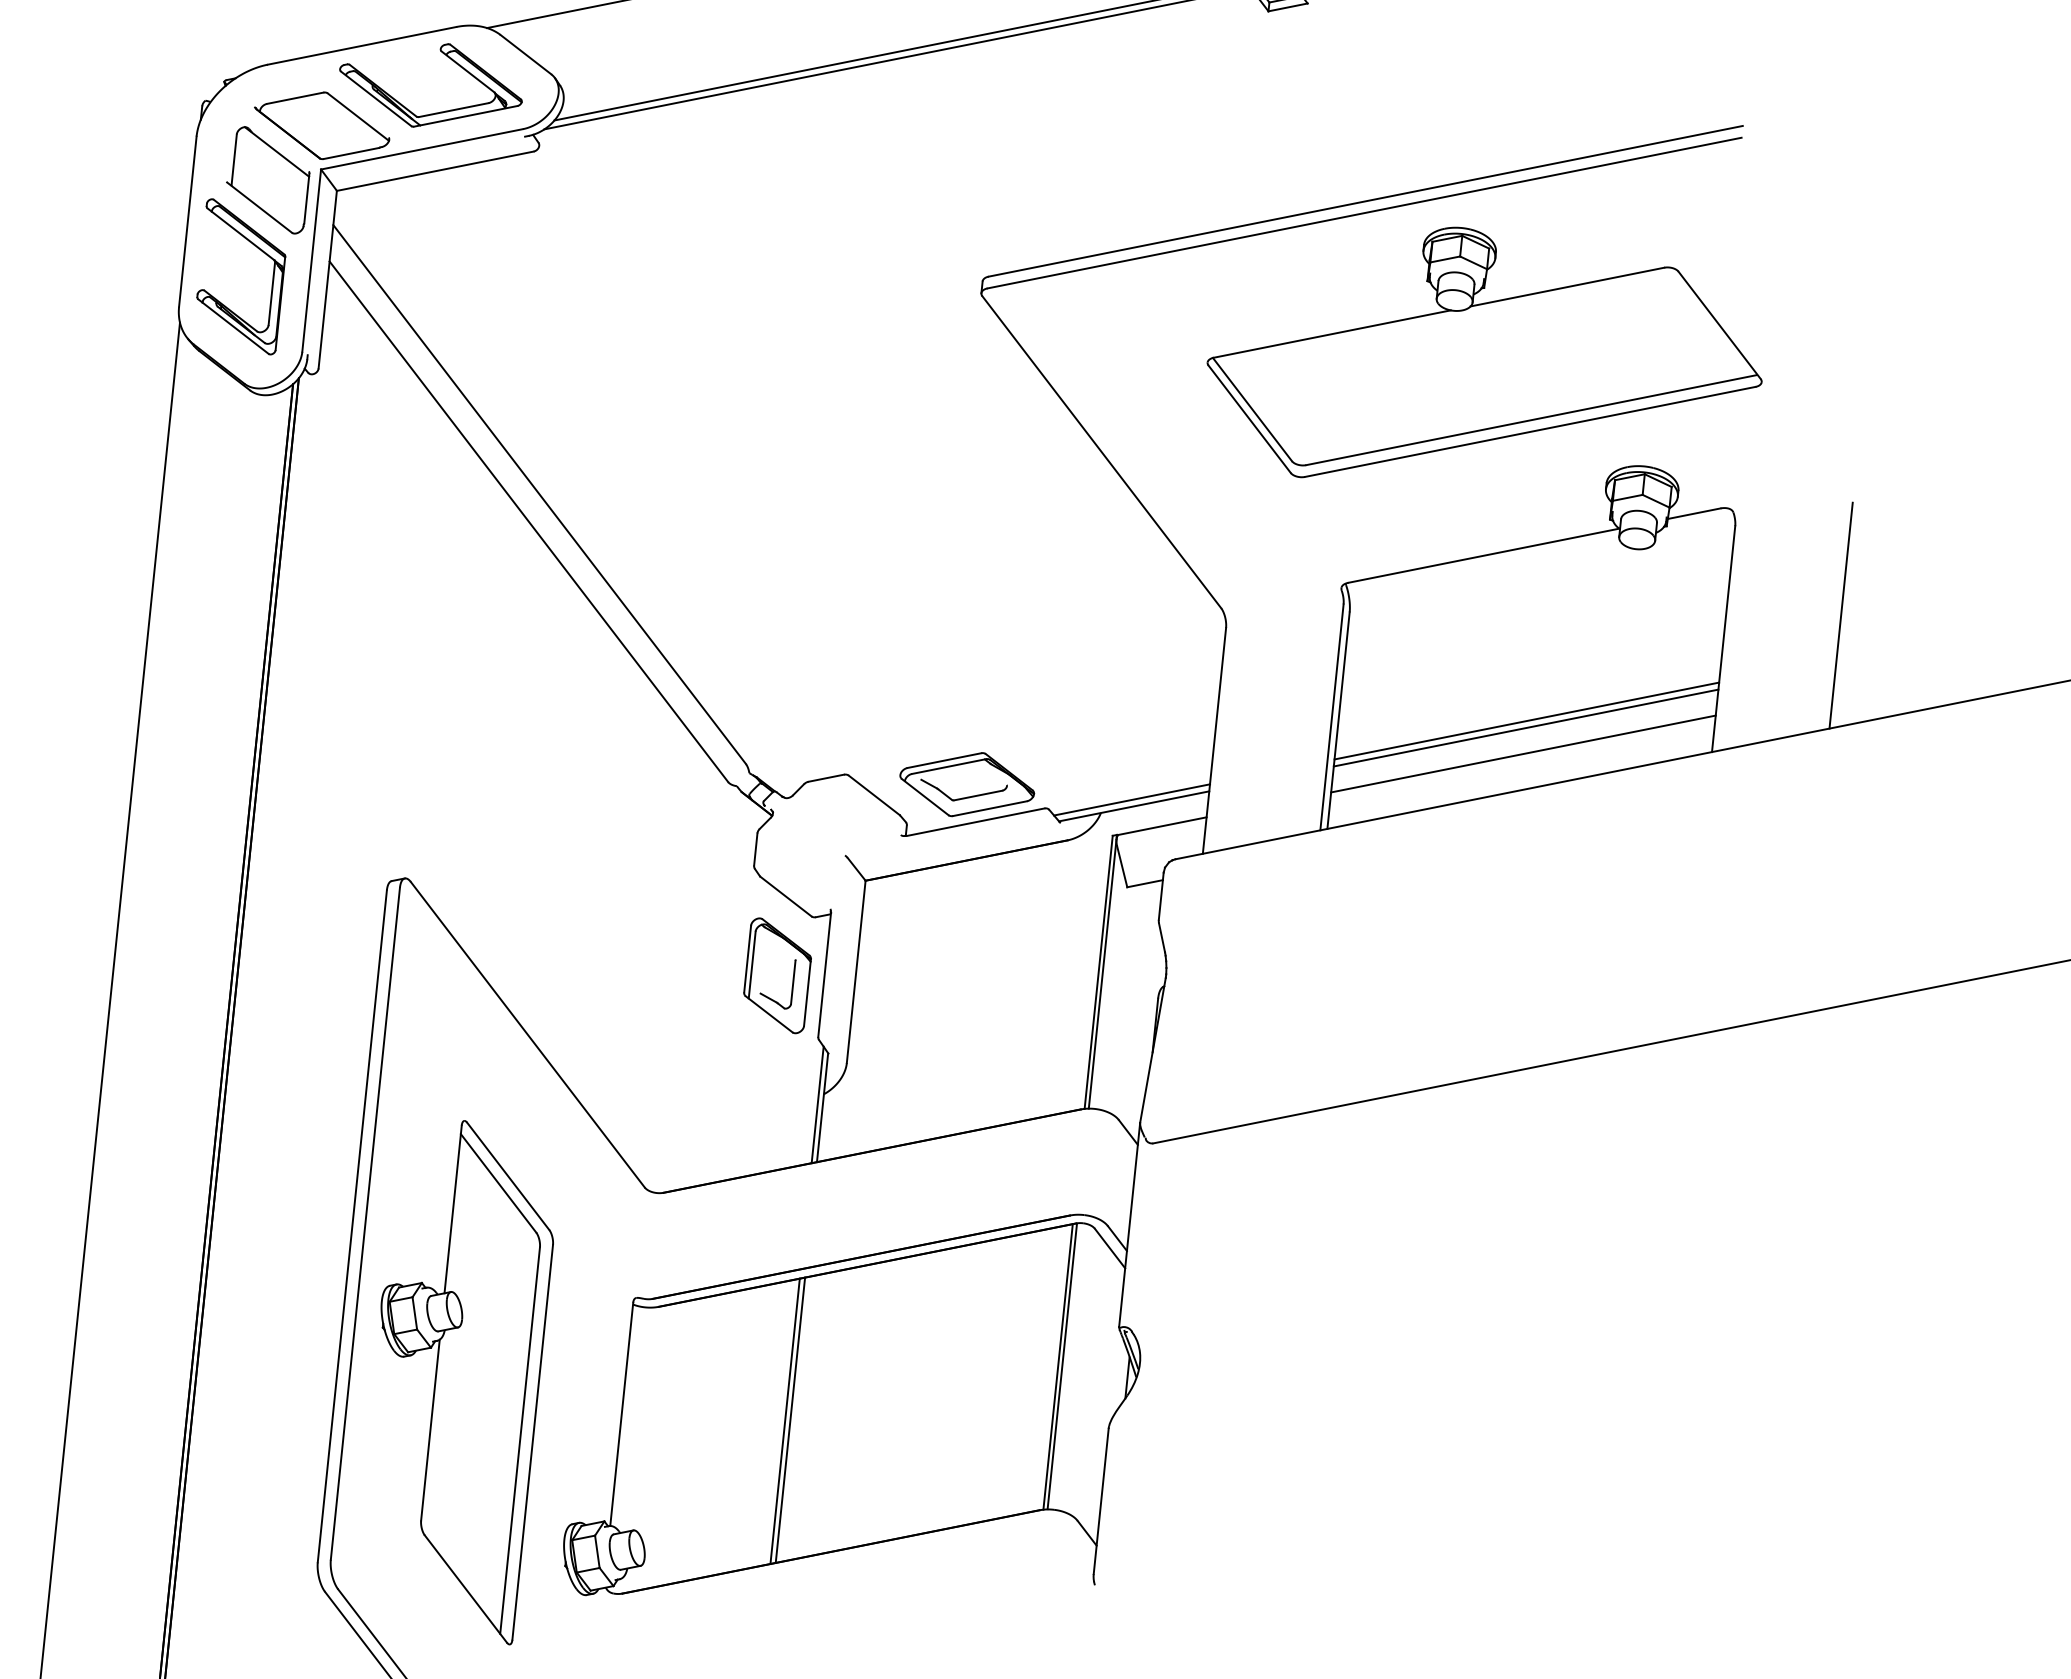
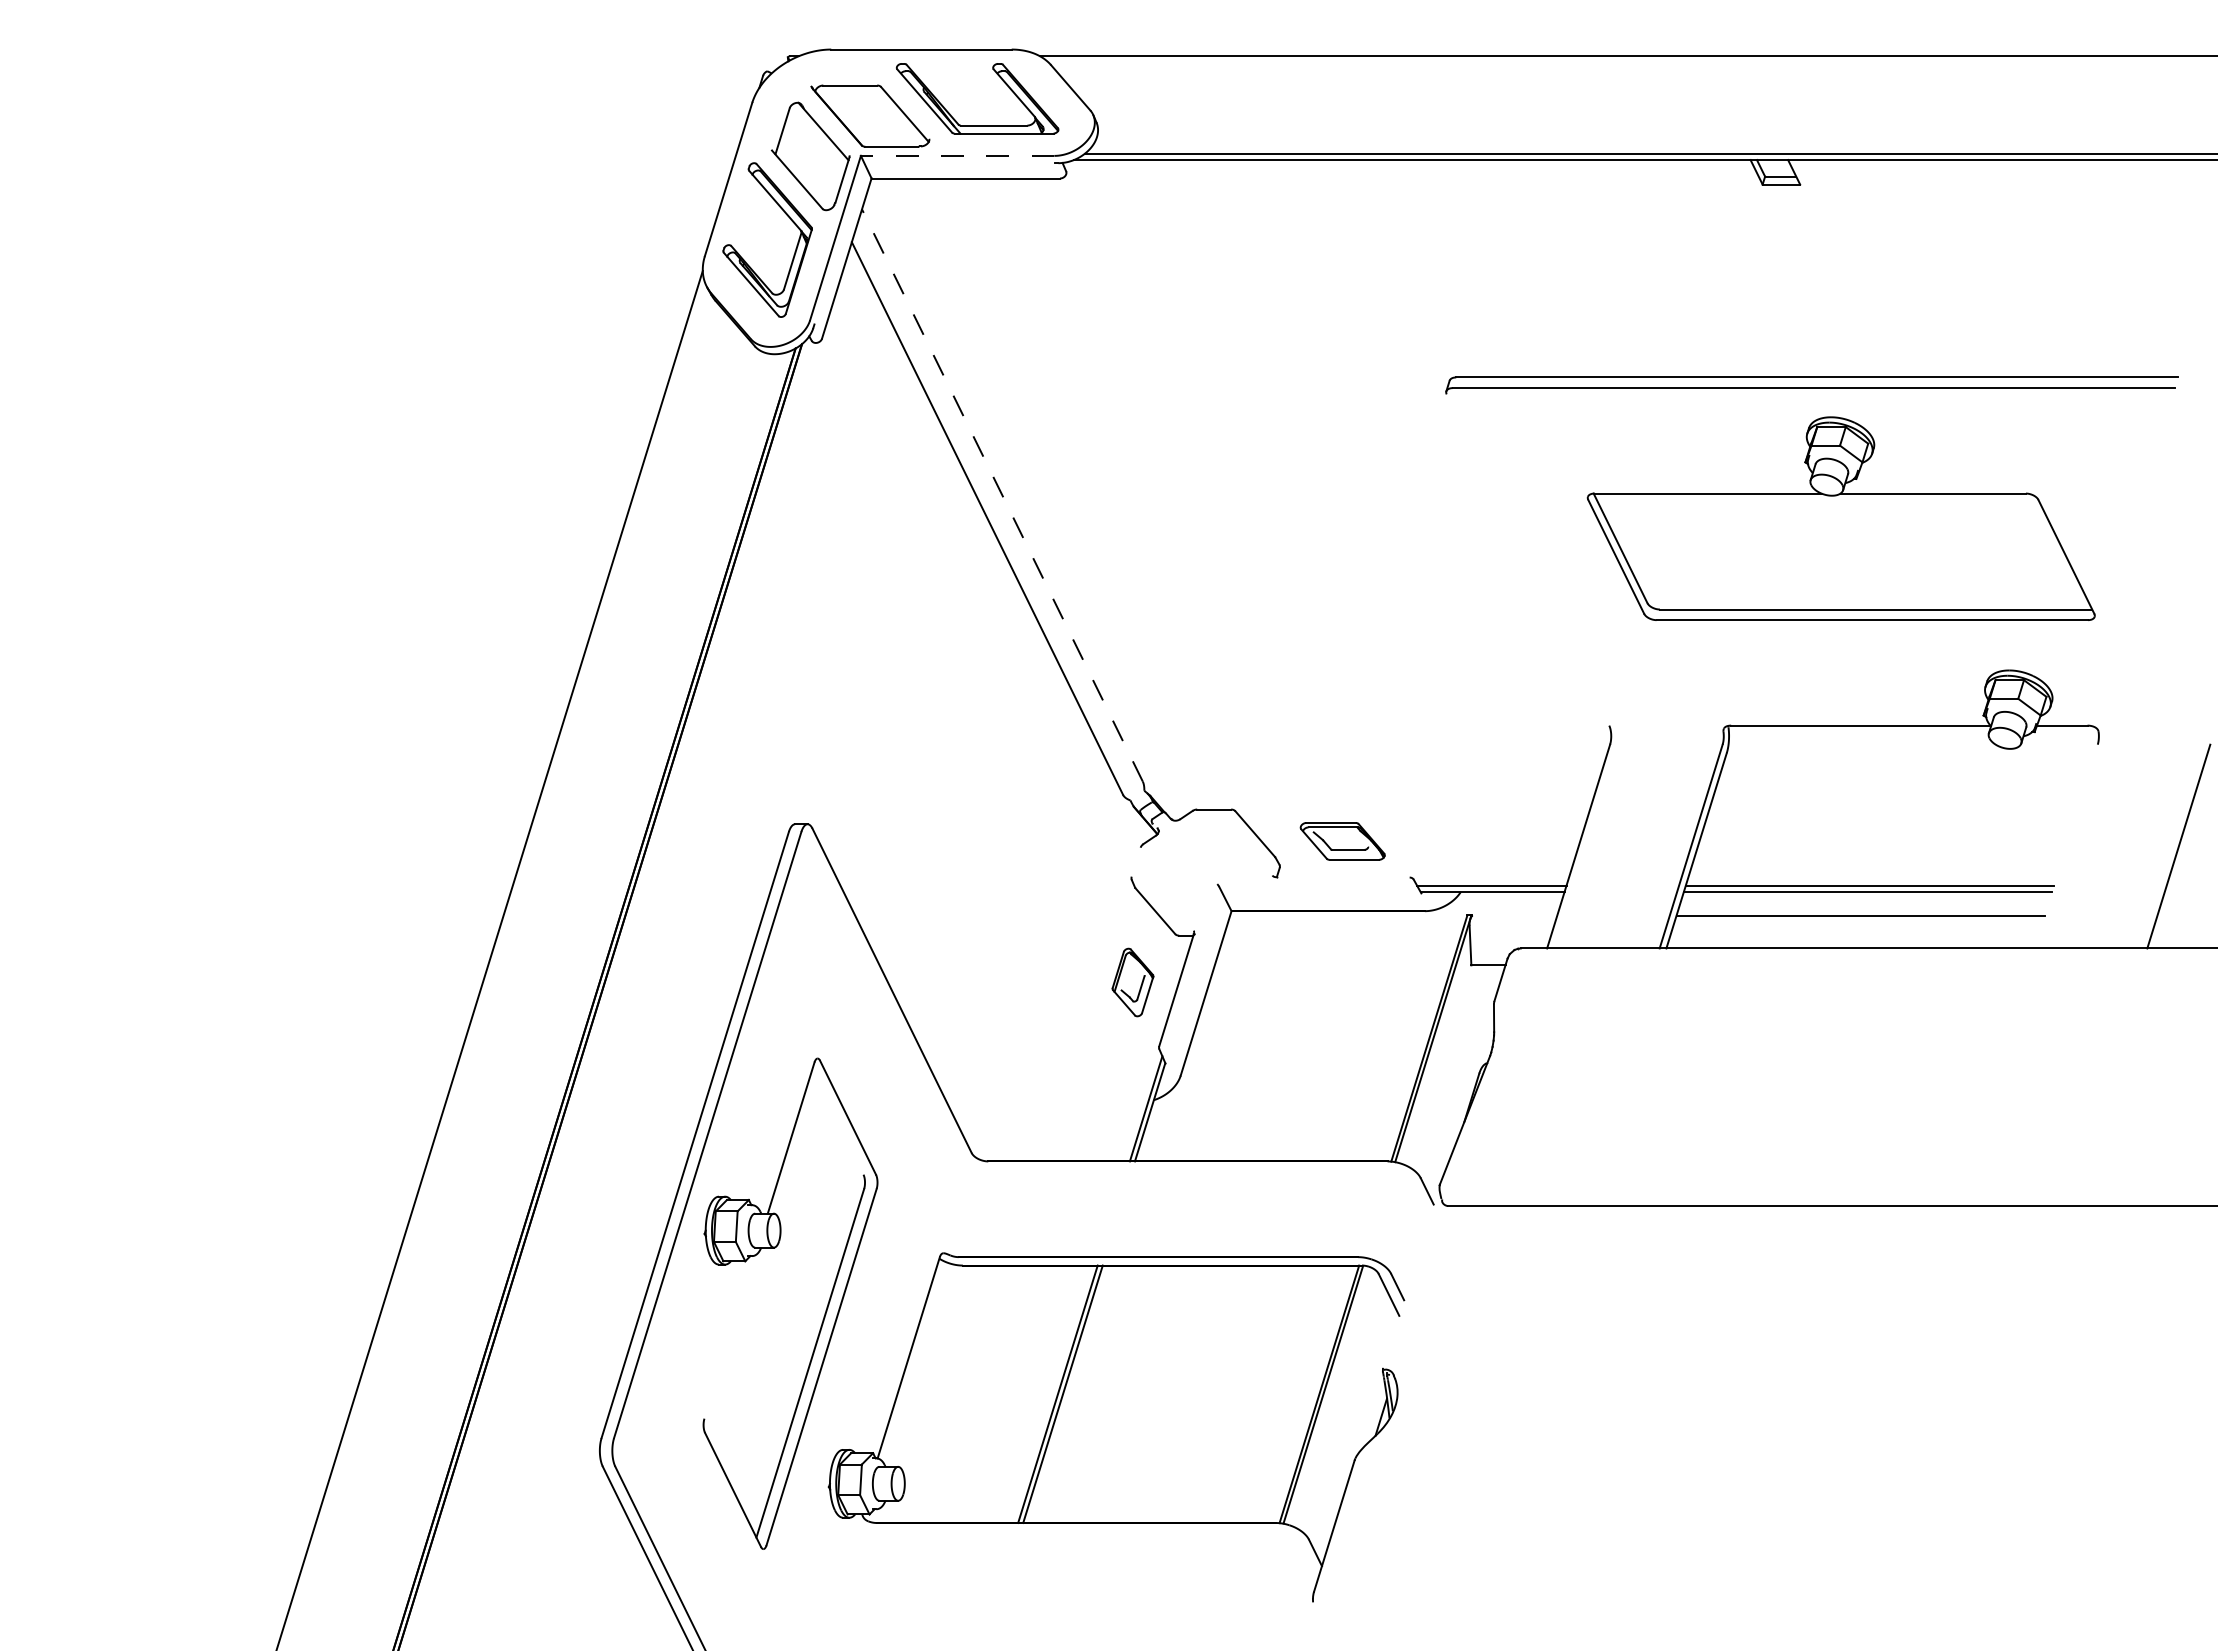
line: (421, 148) -> (957, 155), solid -> dashed
part: (1475, 332) -> (1840, 518), moved
line: (1101, 451) -> (1527, 559), removed
line: (539, 494) -> (1002, 495), solid -> dashed
line: (1722, 639) -> (2065, 846), removed
part: (966, 784) -> (1342, 841), size x0.7
line: (975, 822) -> (1343, 877), removed
line: (1161, 826) -> (1514, 915), removed
line: (754, 848) -> (1135, 861), removed
part: (777, 975) -> (1132, 982), size x0.6
line: (498, 1183) -> (837, 1122), removed
line: (1128, 1225) -> (1410, 1277), removed
line: (430, 1429) -> (729, 1336), removed

